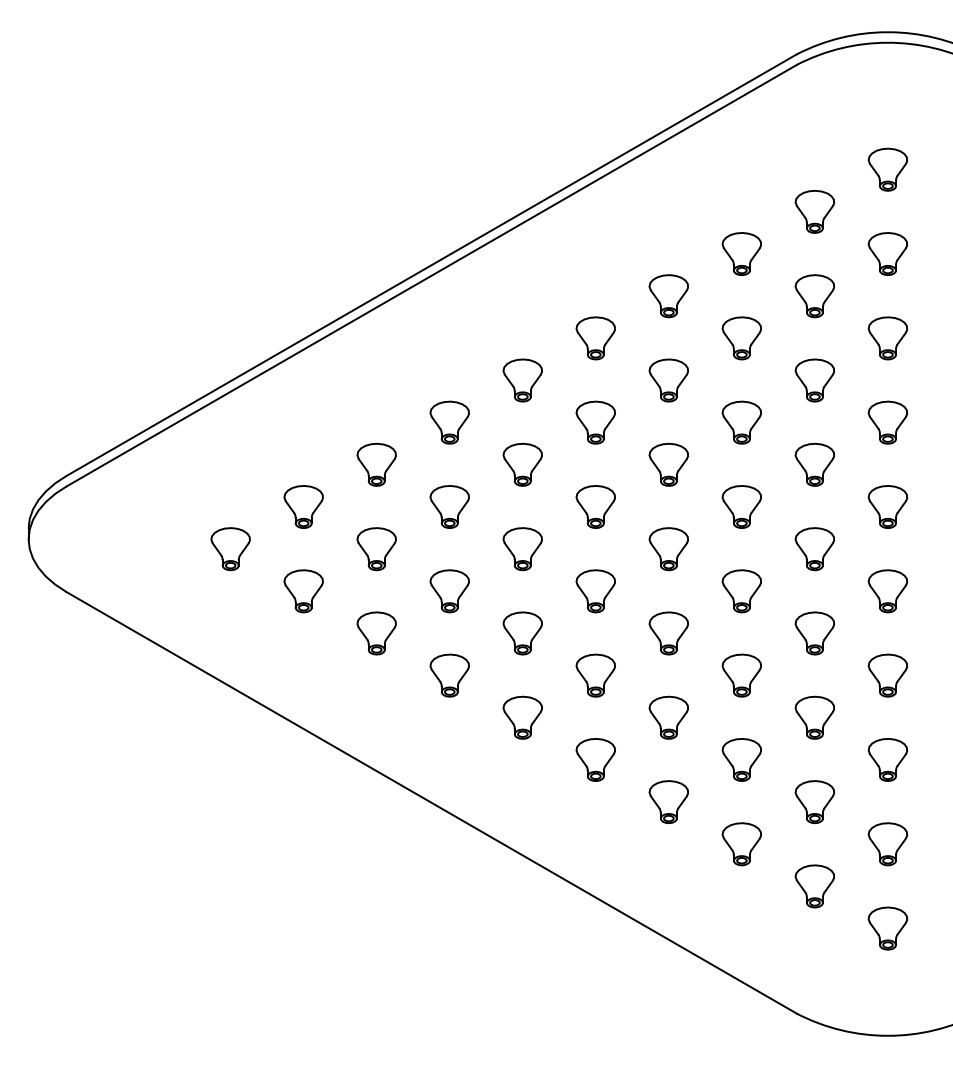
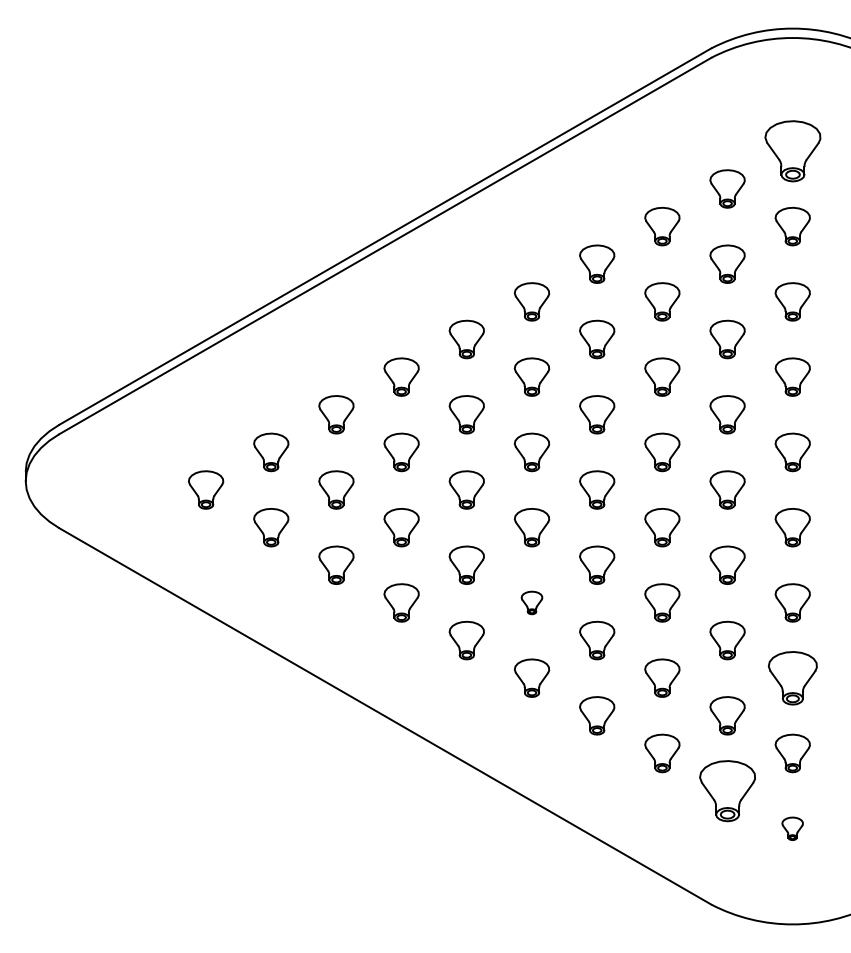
part: (887, 169) -> (792, 151), size x1.6
part: (595, 675) -> (531, 602), size x0.6
part: (887, 759) -> (792, 677), size x1.4
part: (814, 885) -> (727, 790), size x1.6
part: (887, 928) -> (792, 828), size x0.6

